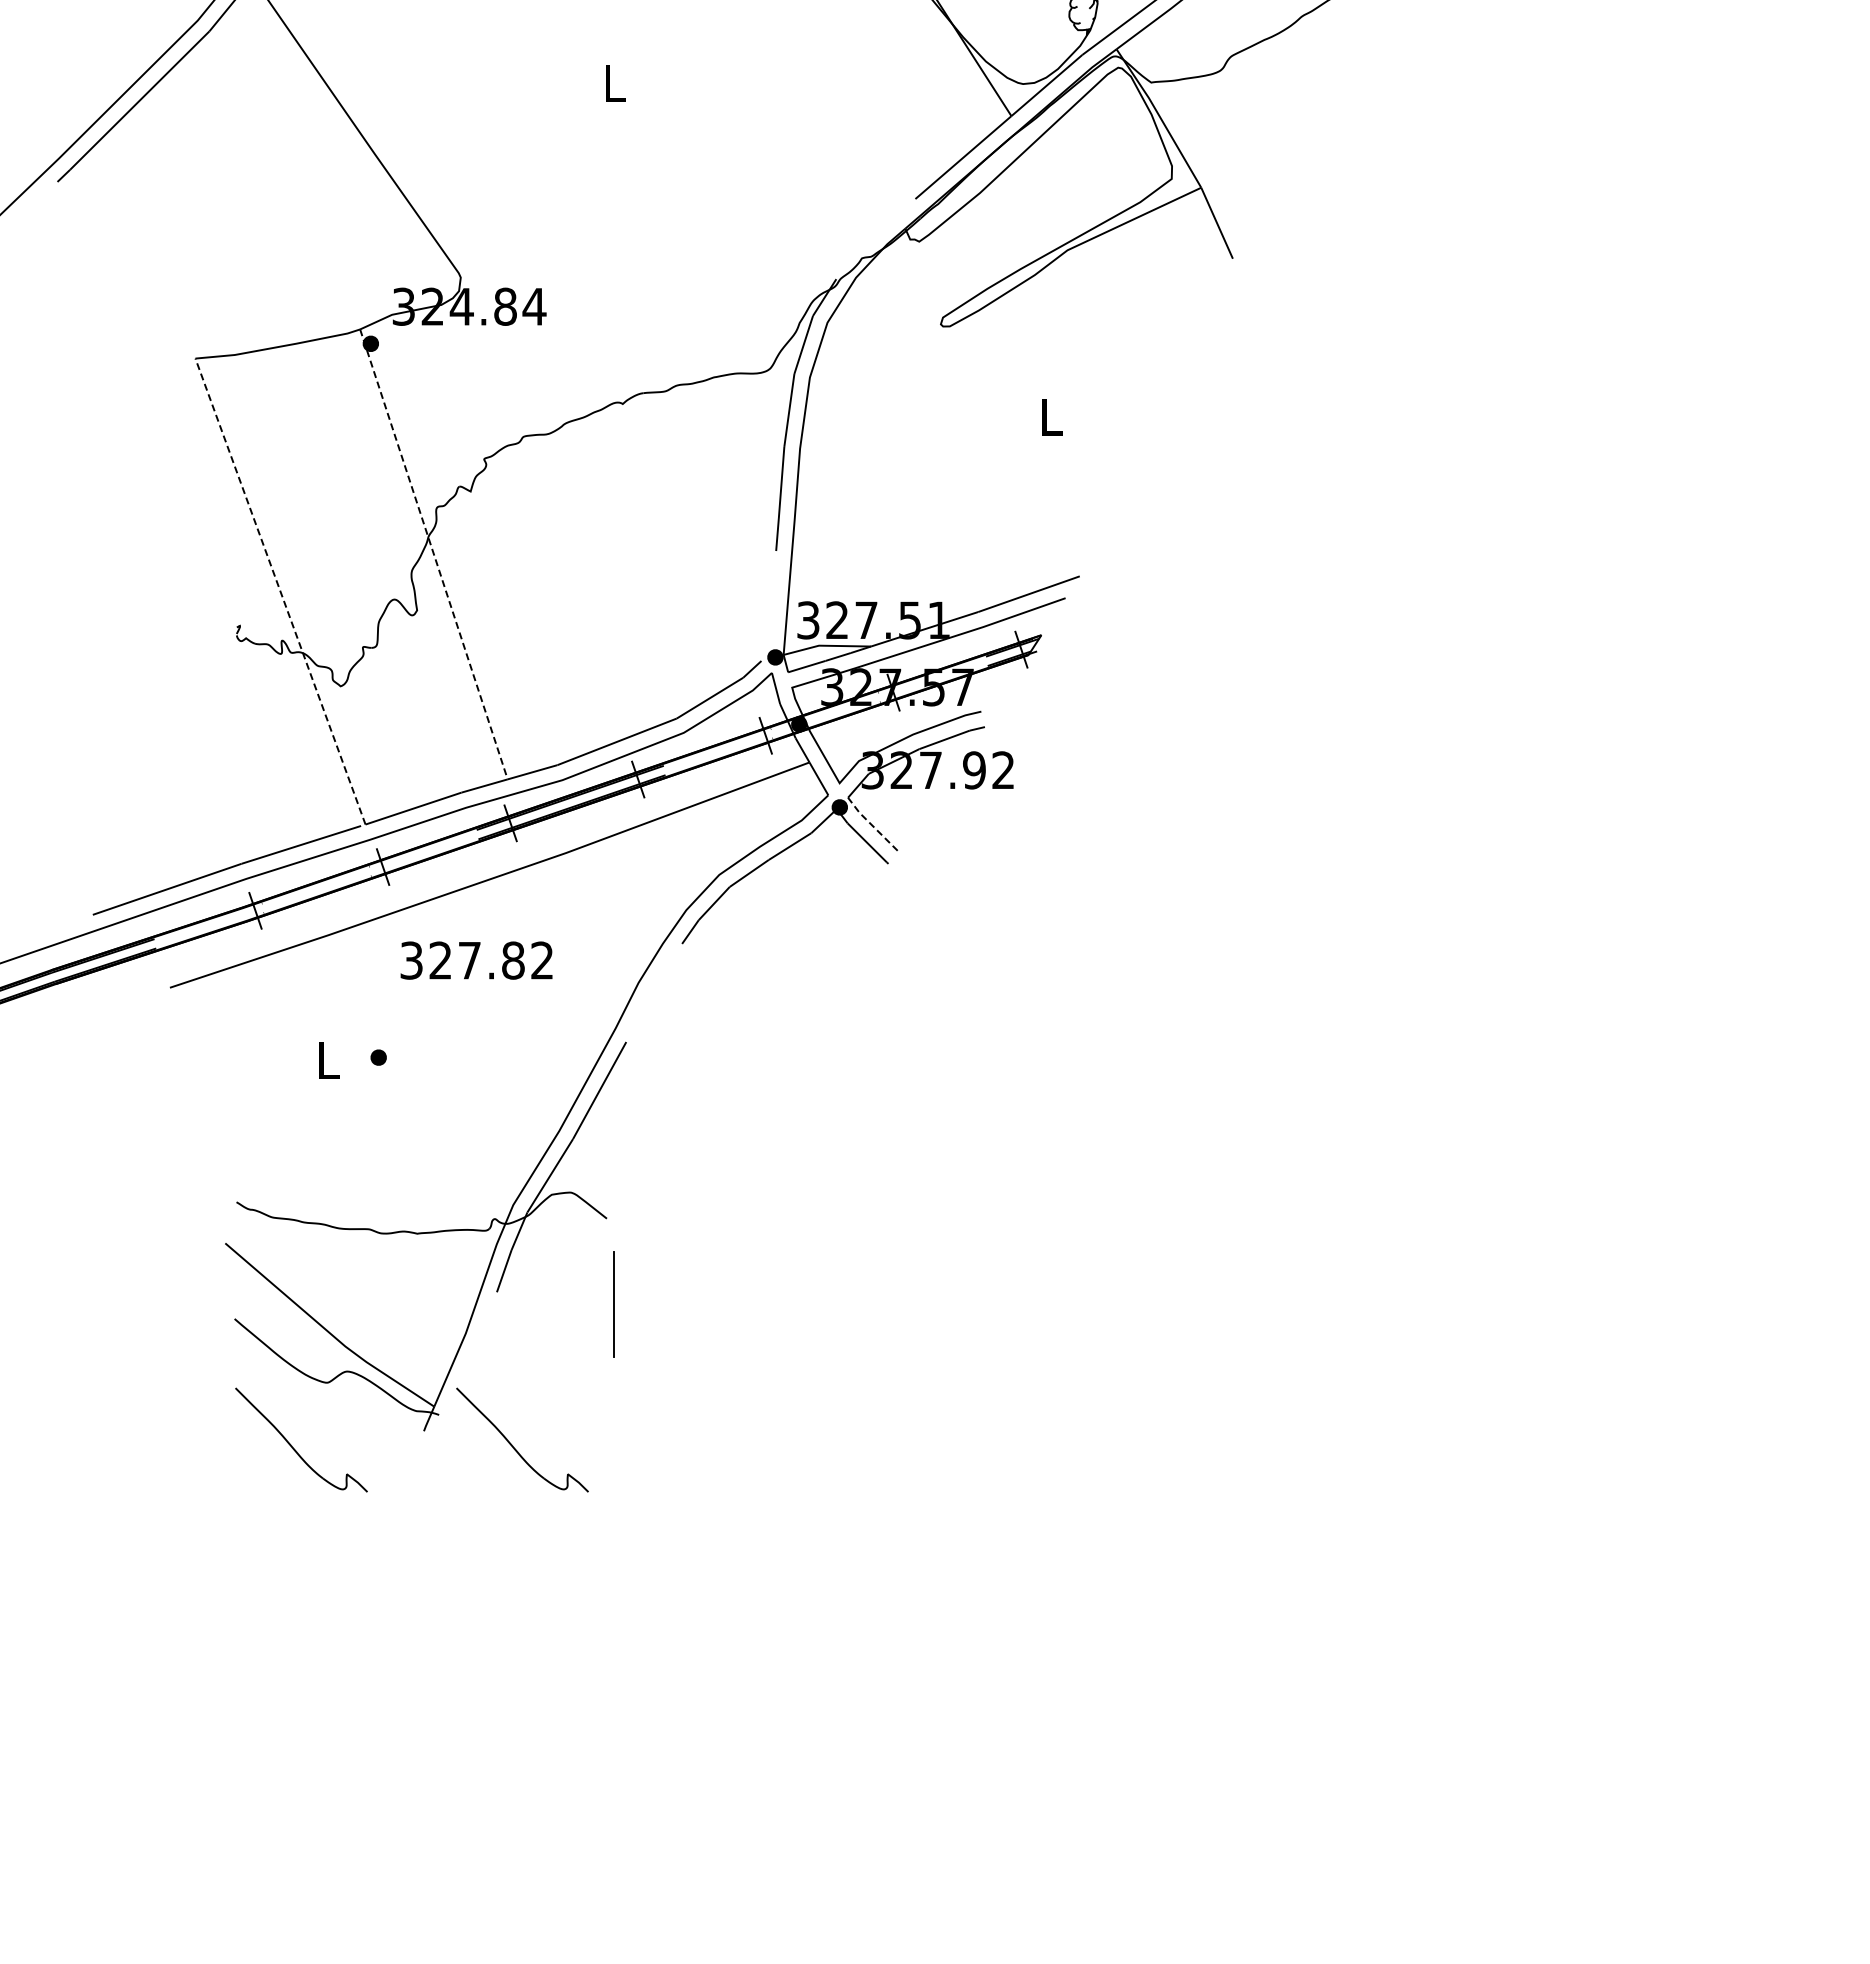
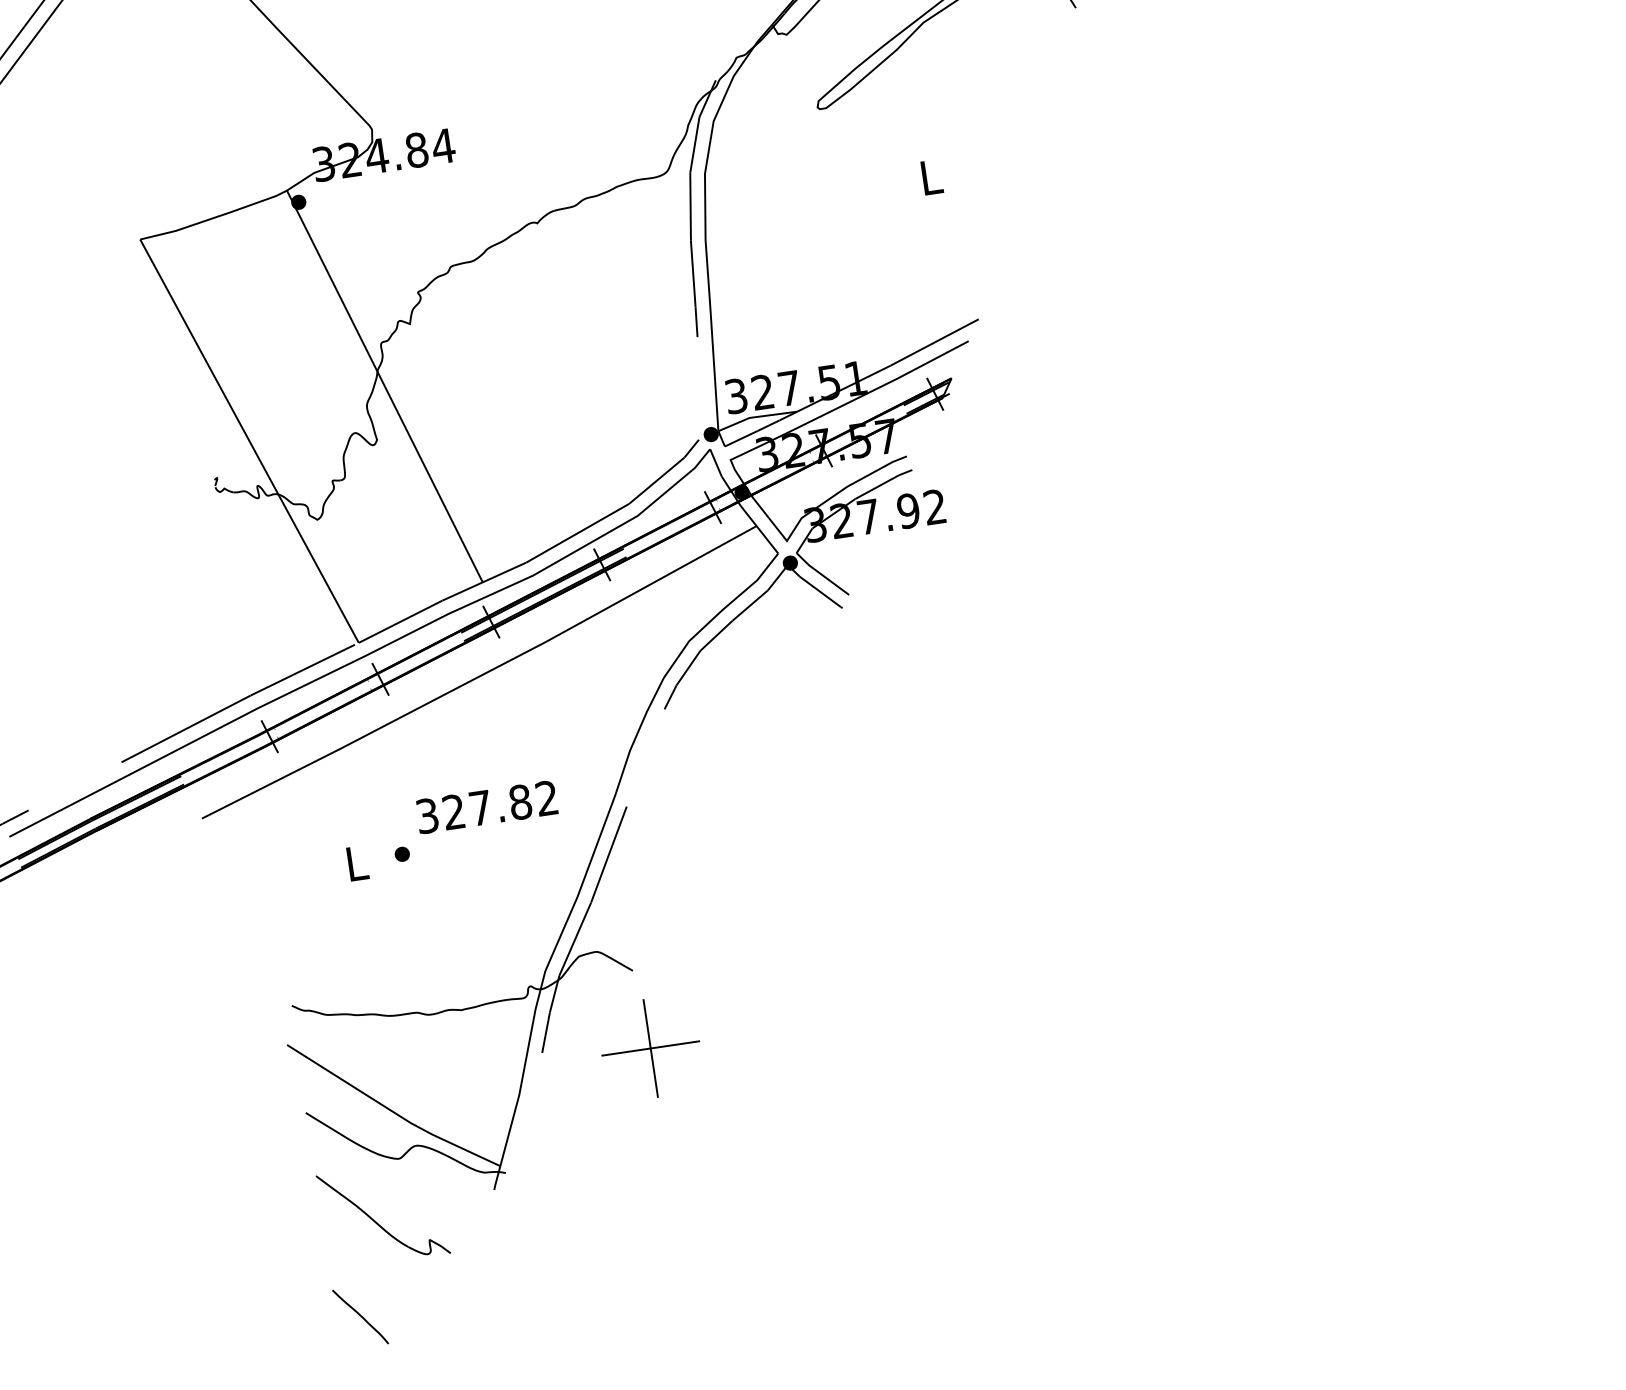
line: (433, 554) -> (384, 386), dashed -> solid
line: (280, 591) -> (249, 441), dashed -> solid
line: (870, 824) -> (820, 574), dashed -> solid
text: (476, 960) -> (486, 807), moved
line: (613, 1304) -> (650, 1048), added
part: (512, 1444) -> (577, 1190), removed
curve: (260, 1545) -> (360, 1316), added

